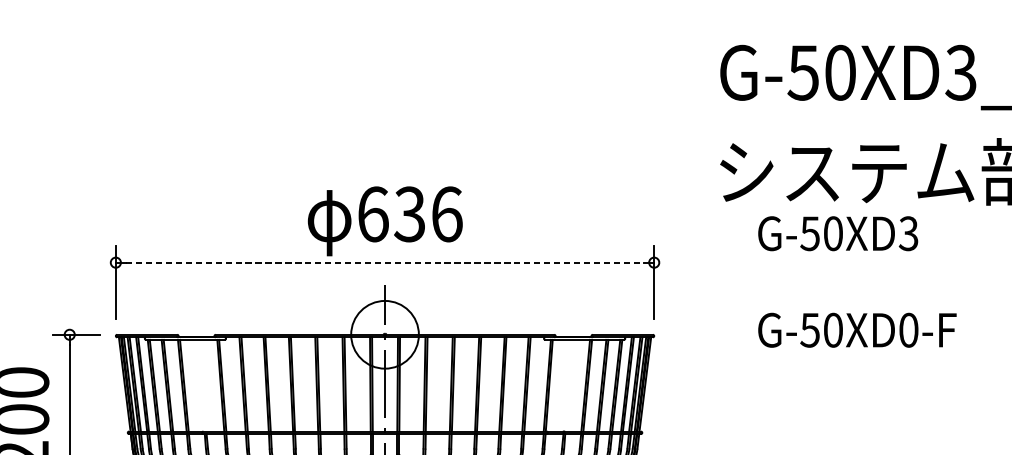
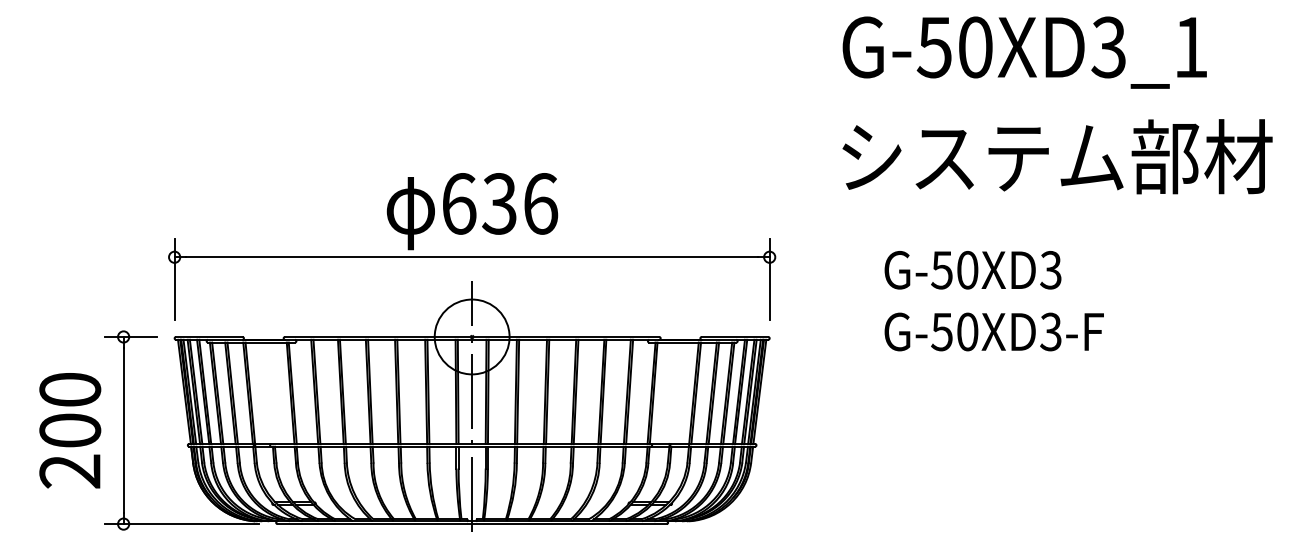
text: (837, 233) -> (972, 270), moved
line: (385, 262) -> (472, 257), dashed -> solid
text: (908, 329) -> (1050, 331), G-50XD0-F -> G-50XD3-F

